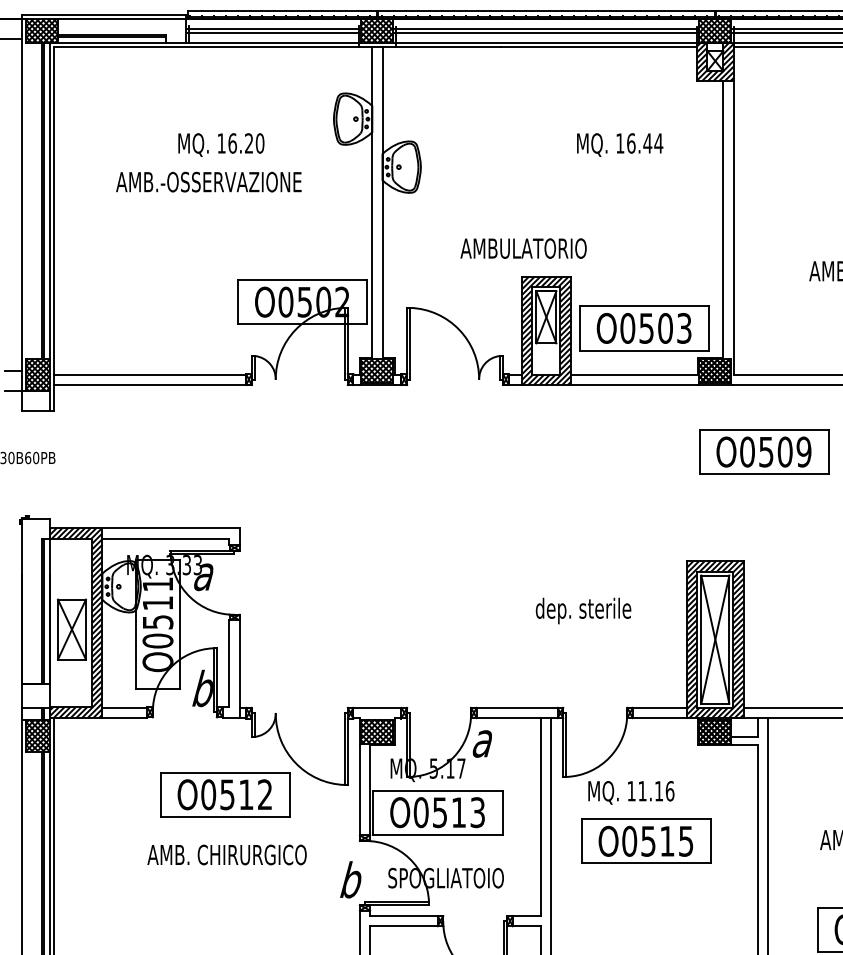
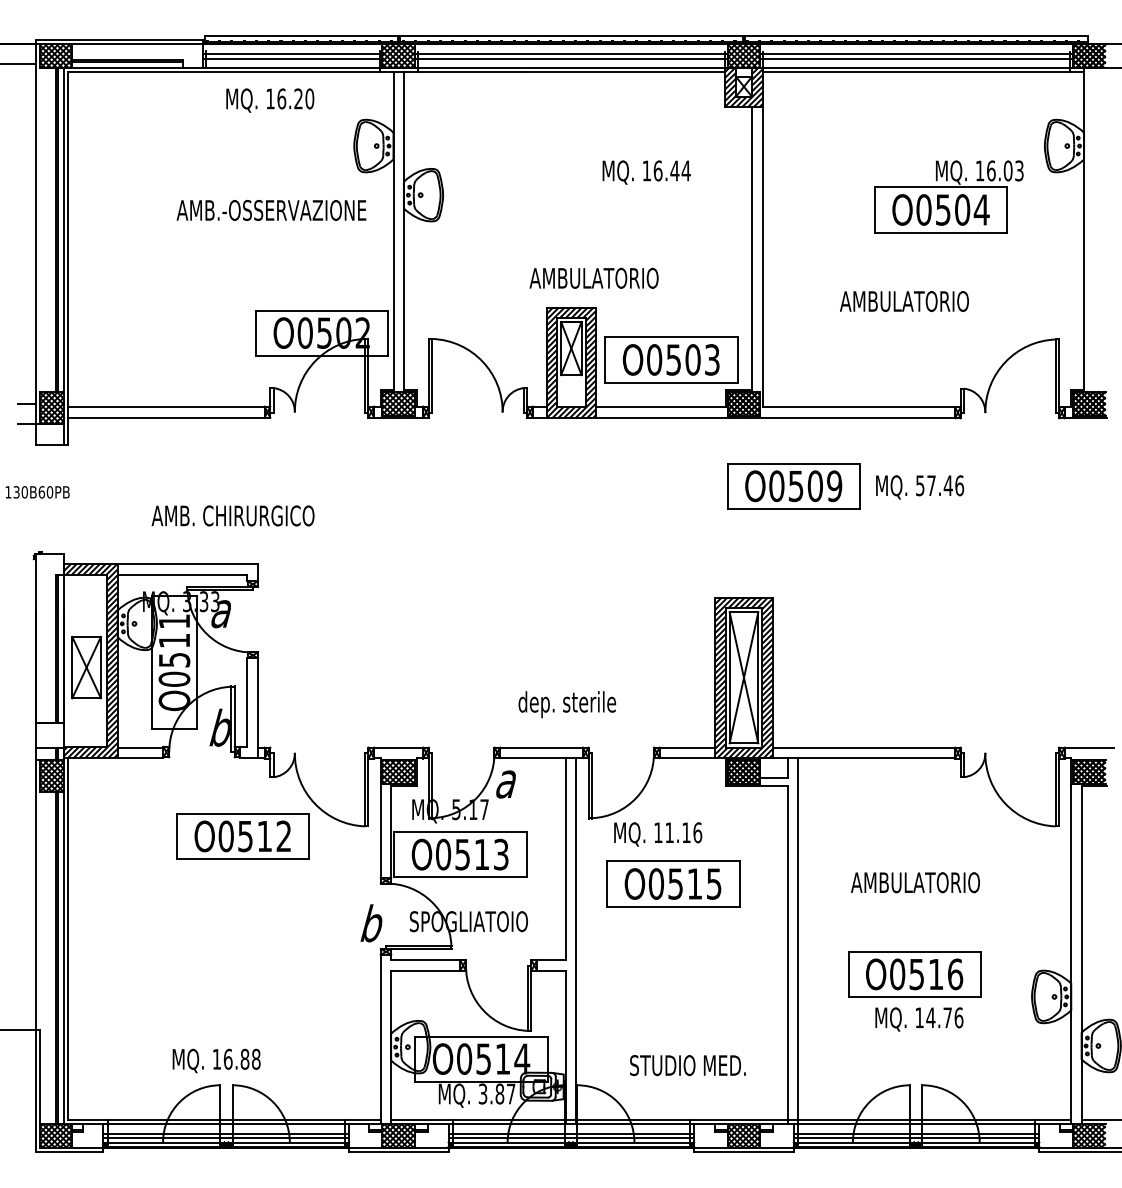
text: (221, 145) -> (270, 100), moved
text: (208, 182) -> (271, 210), moved
text: (523, 247) -> (593, 277), moved
text: (583, 610) -> (567, 704), moved
text: (226, 854) -> (232, 515), moved

